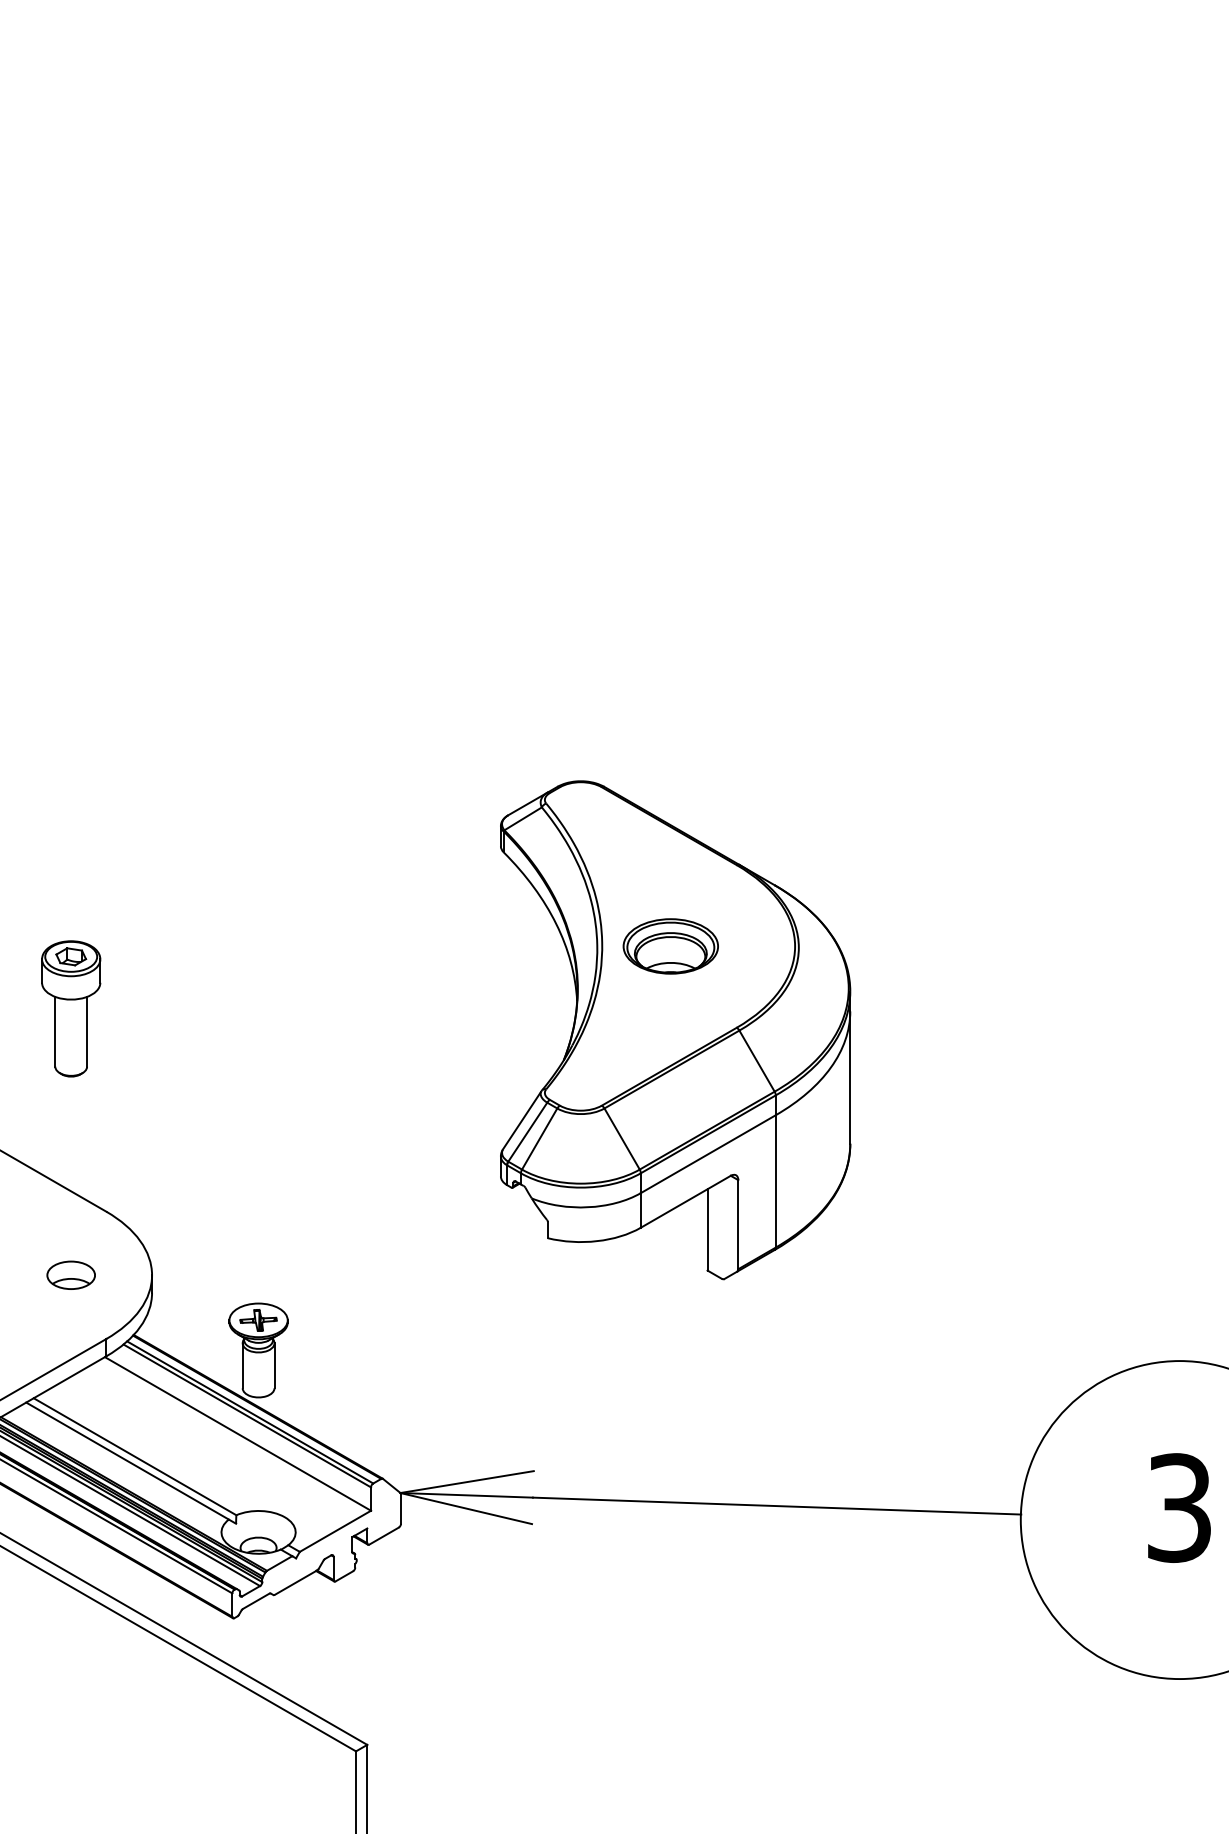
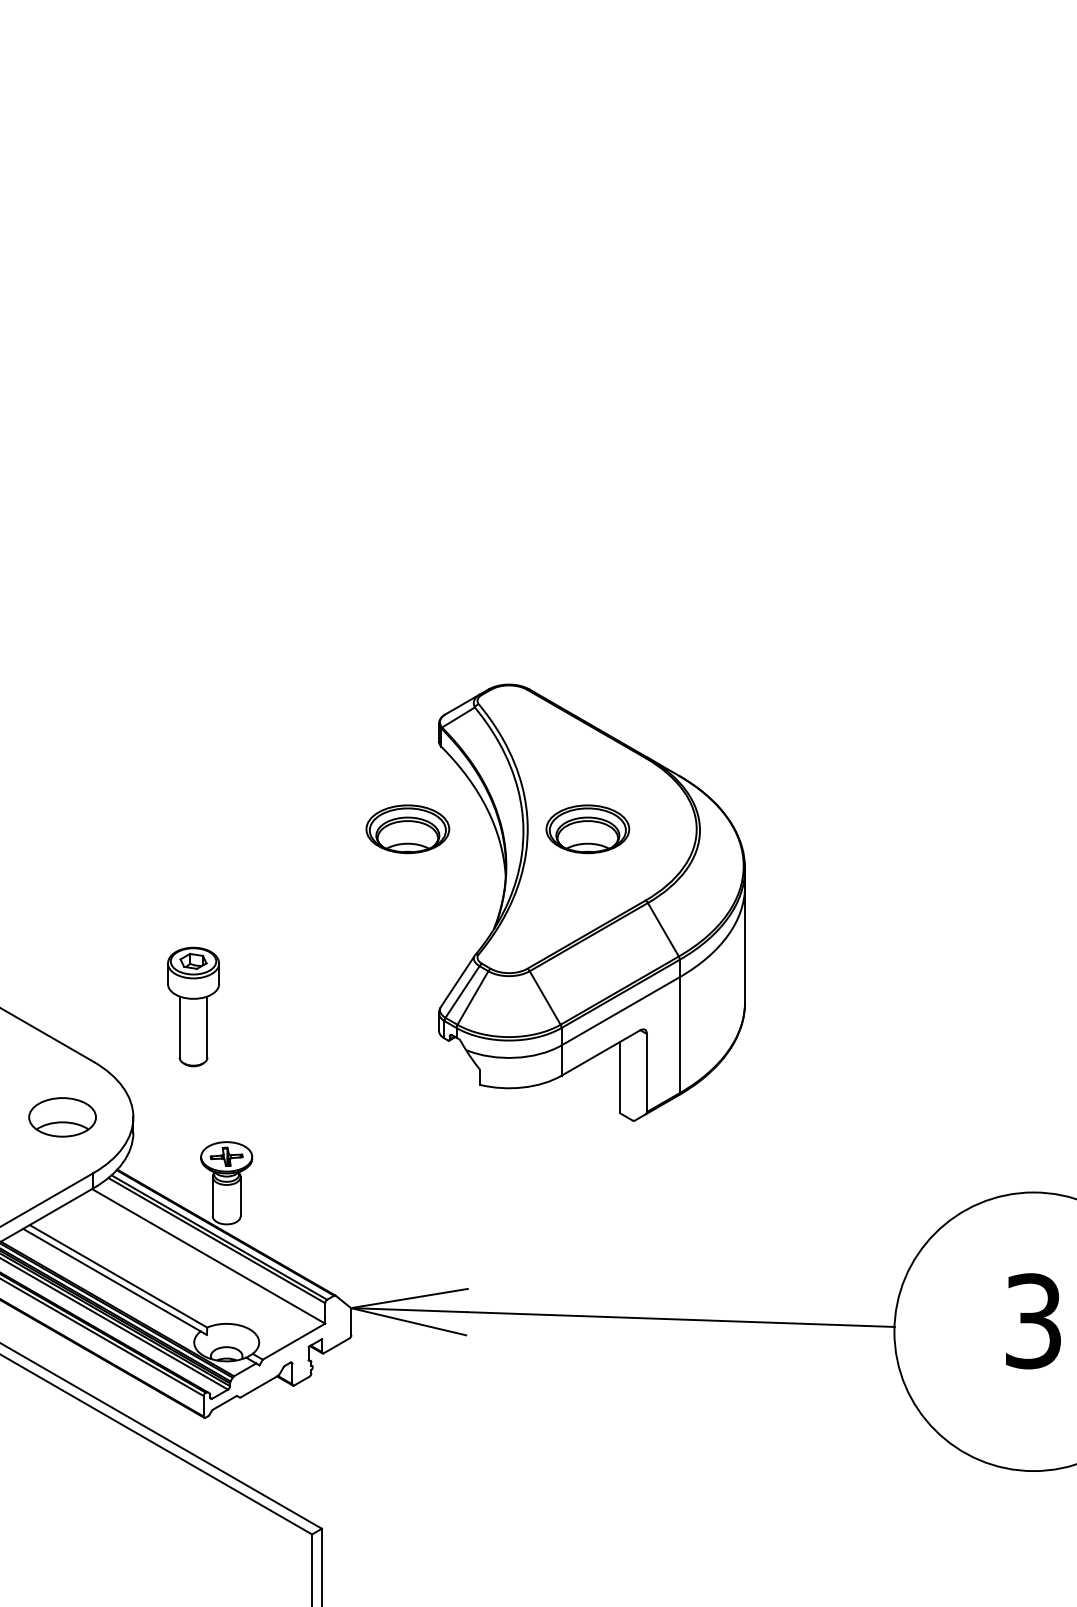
part: (464, 946) -> (407, 829), added
part: (71, 1008) -> (193, 1006), moved
part: (71, 1275) -> (62, 1117), size x1.6

